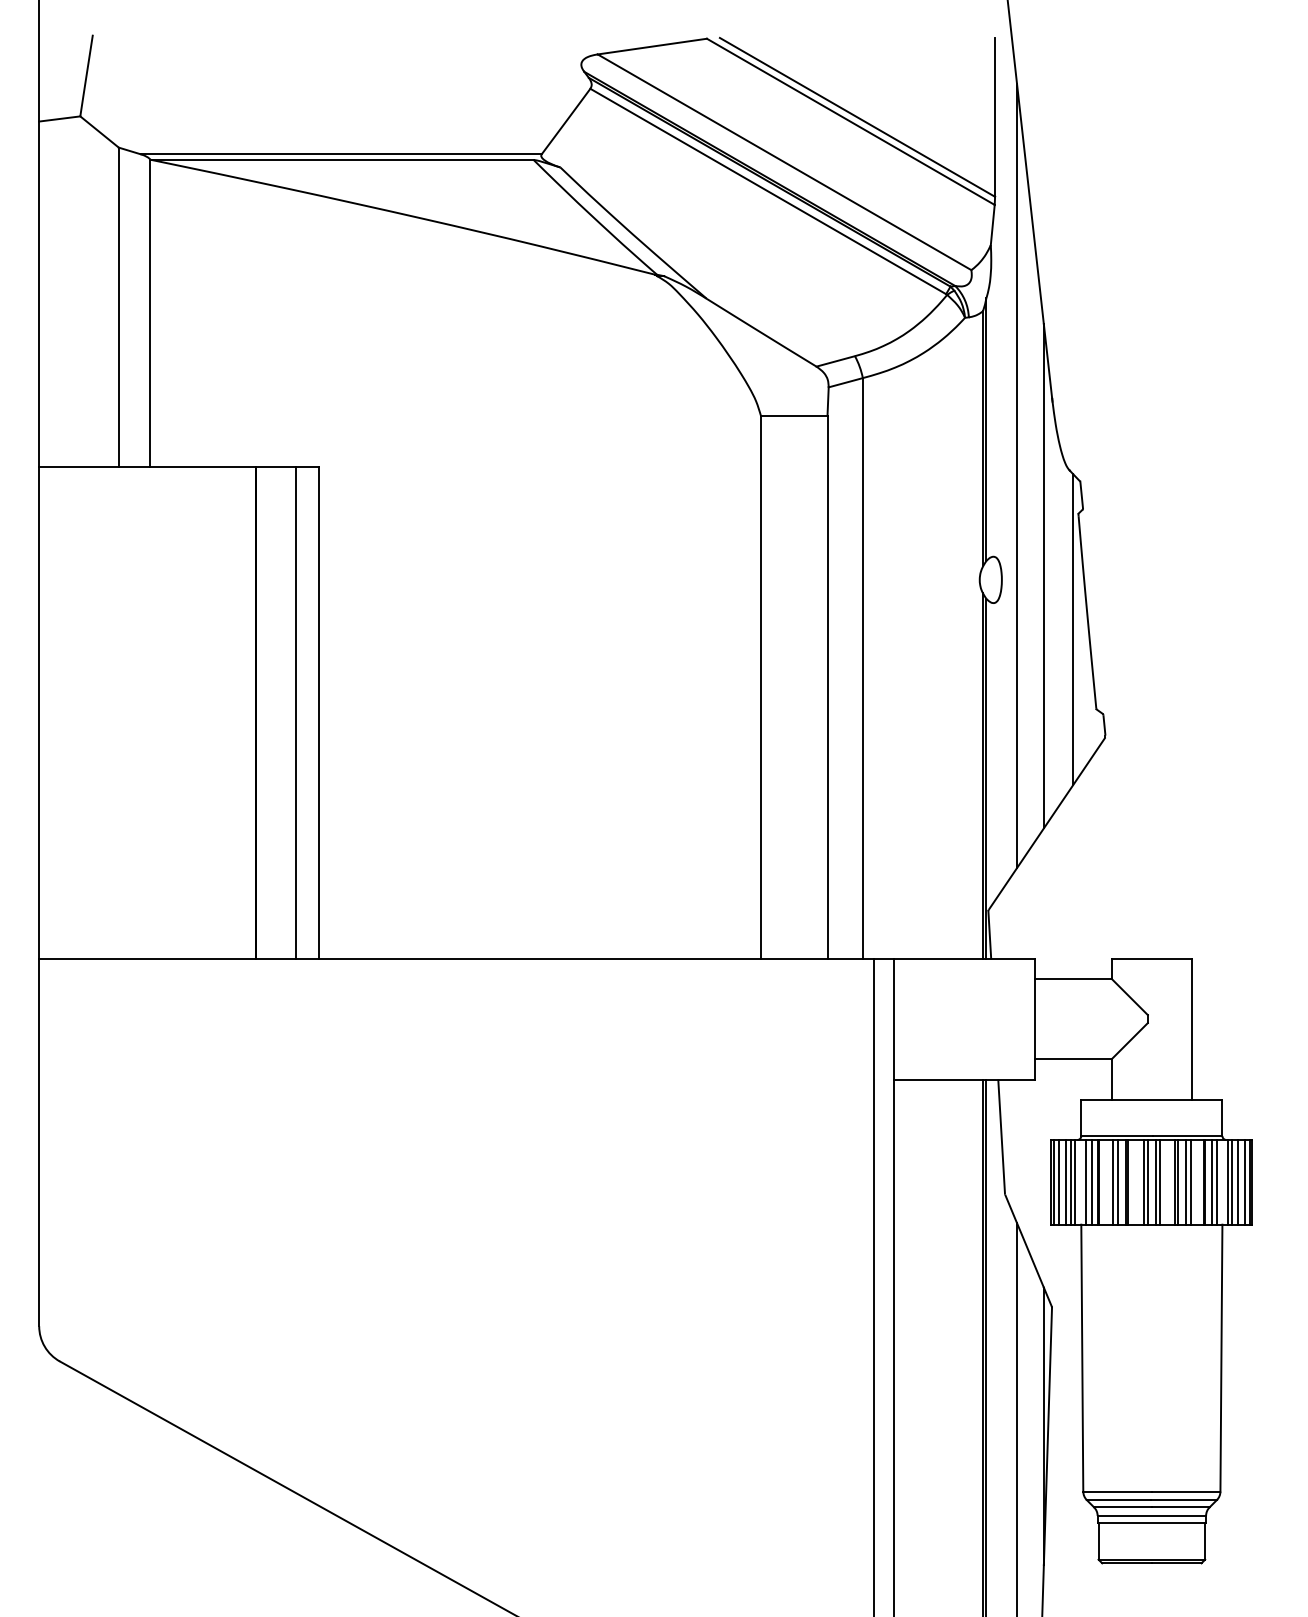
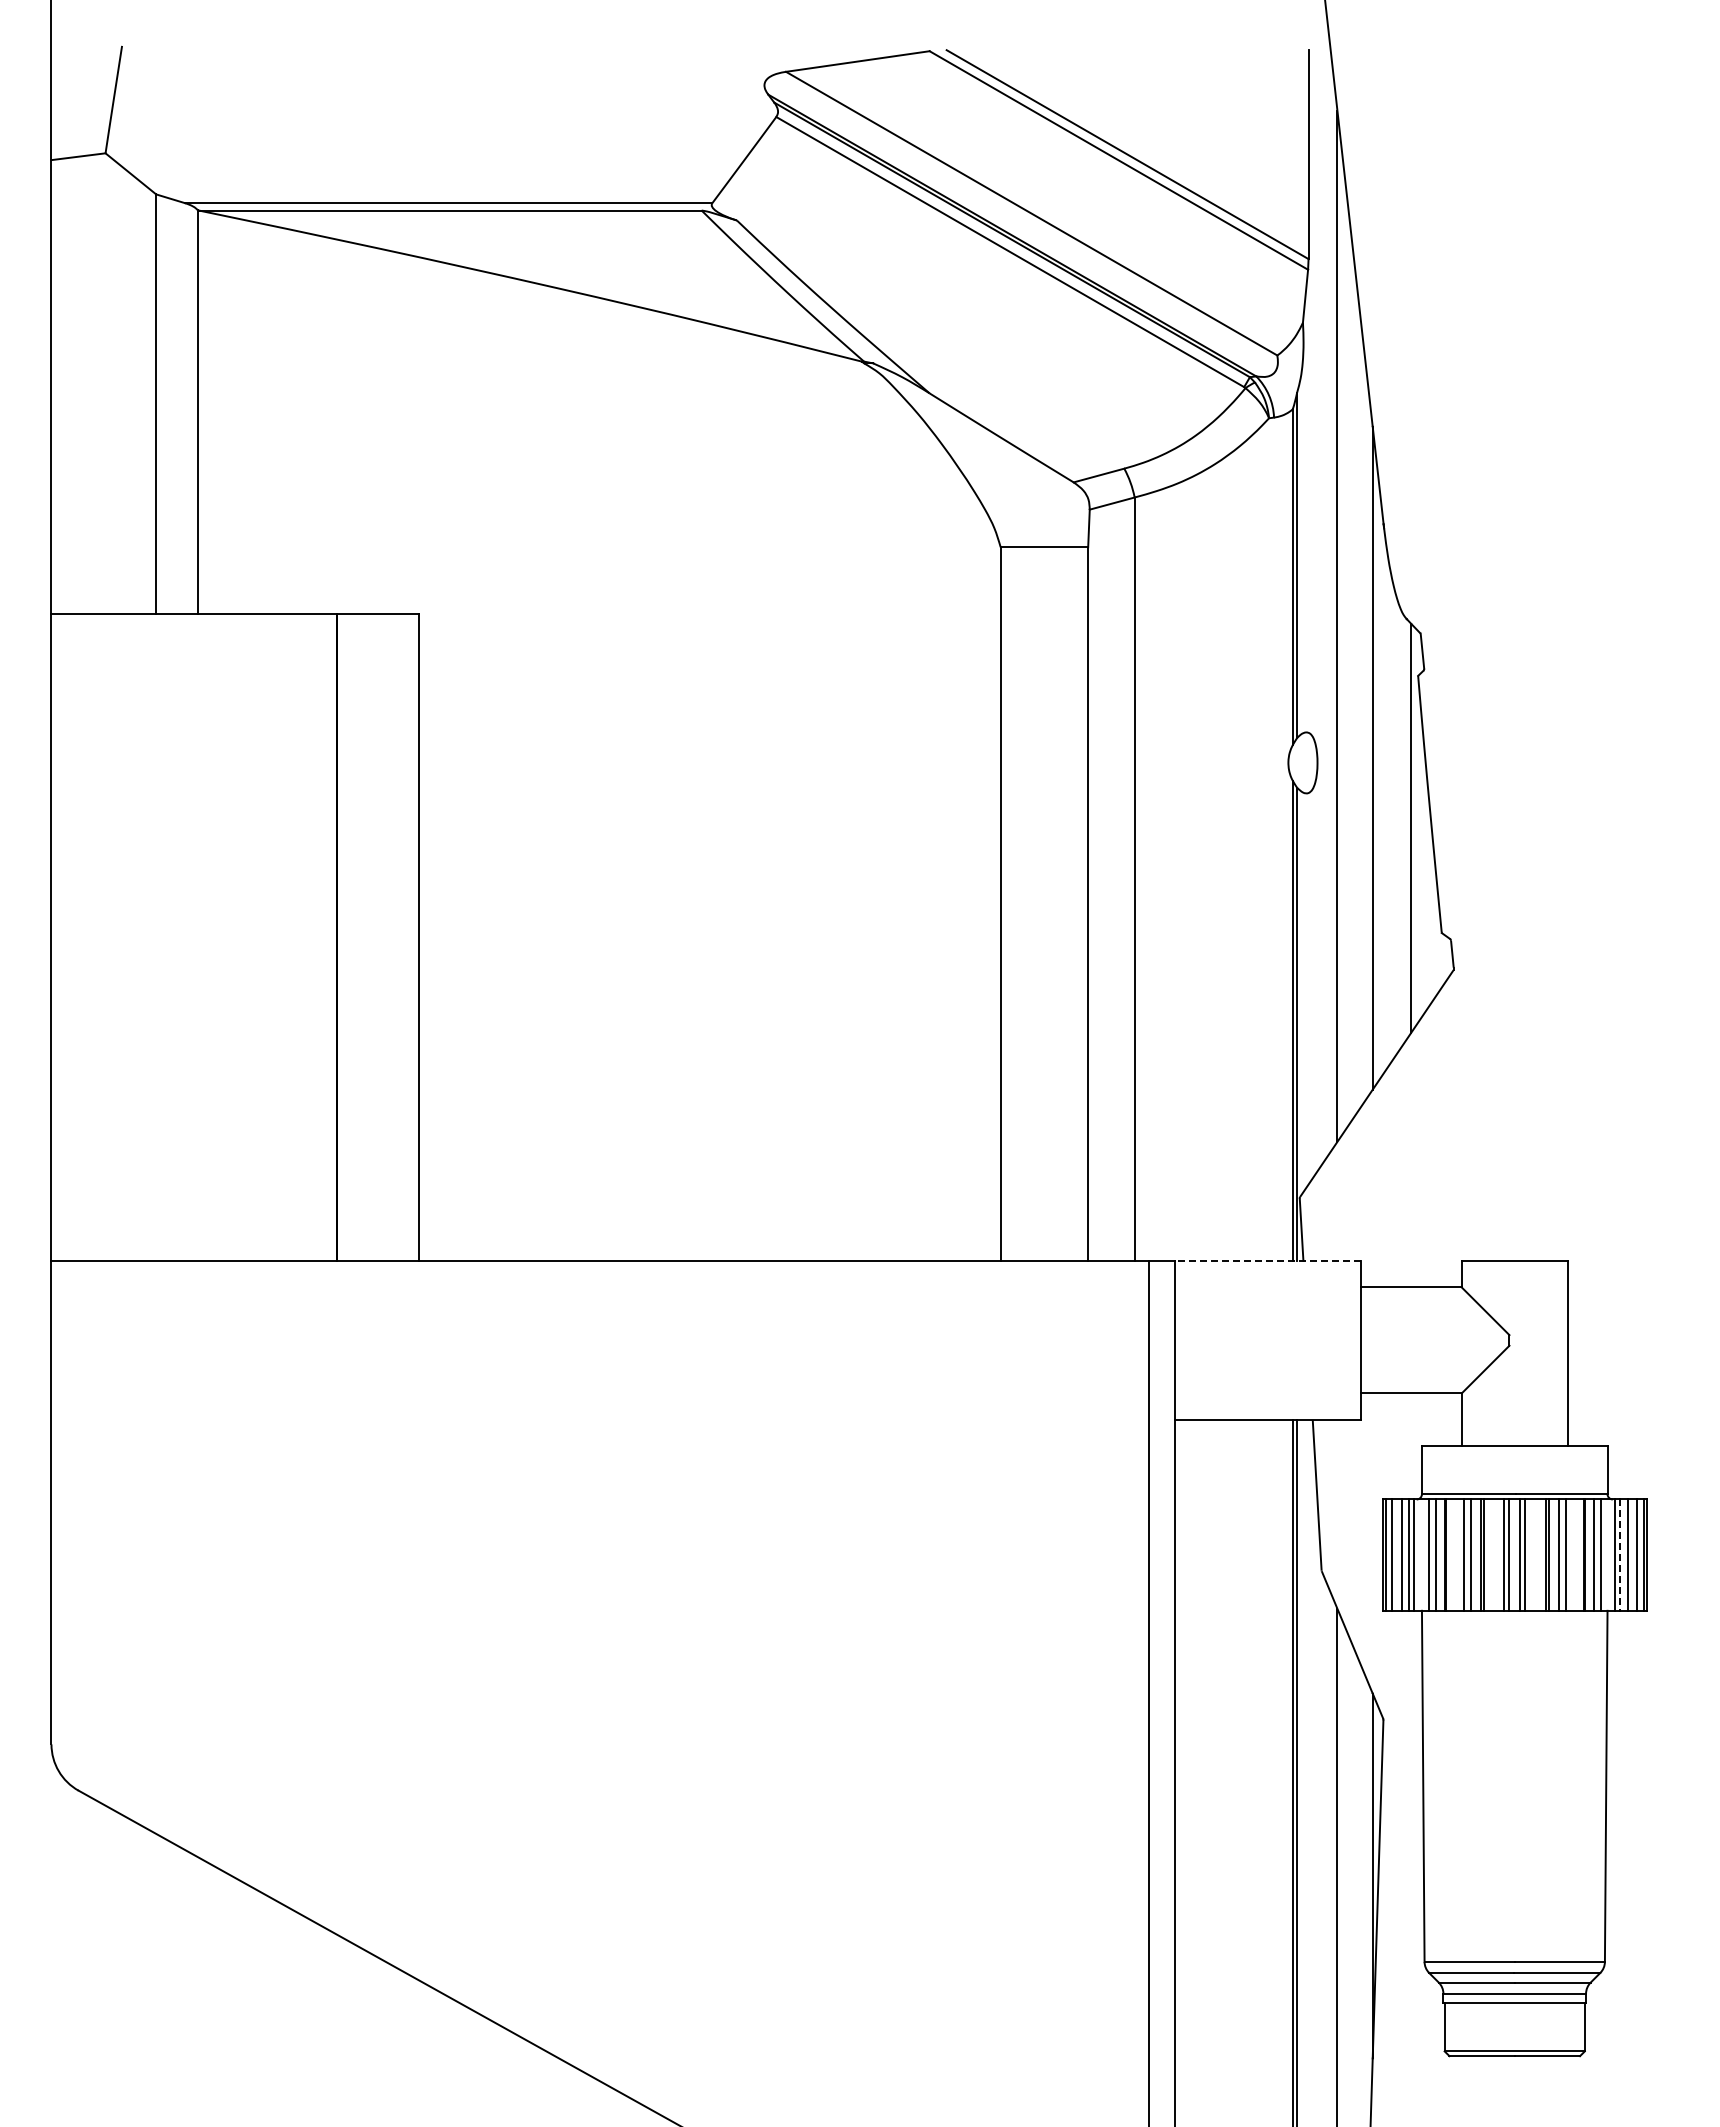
line: (295, 712) -> (388, 937), removed
line: (964, 958) -> (1268, 1260), solid -> dashed
line: (1232, 1182) -> (1620, 1555), solid -> dashed

